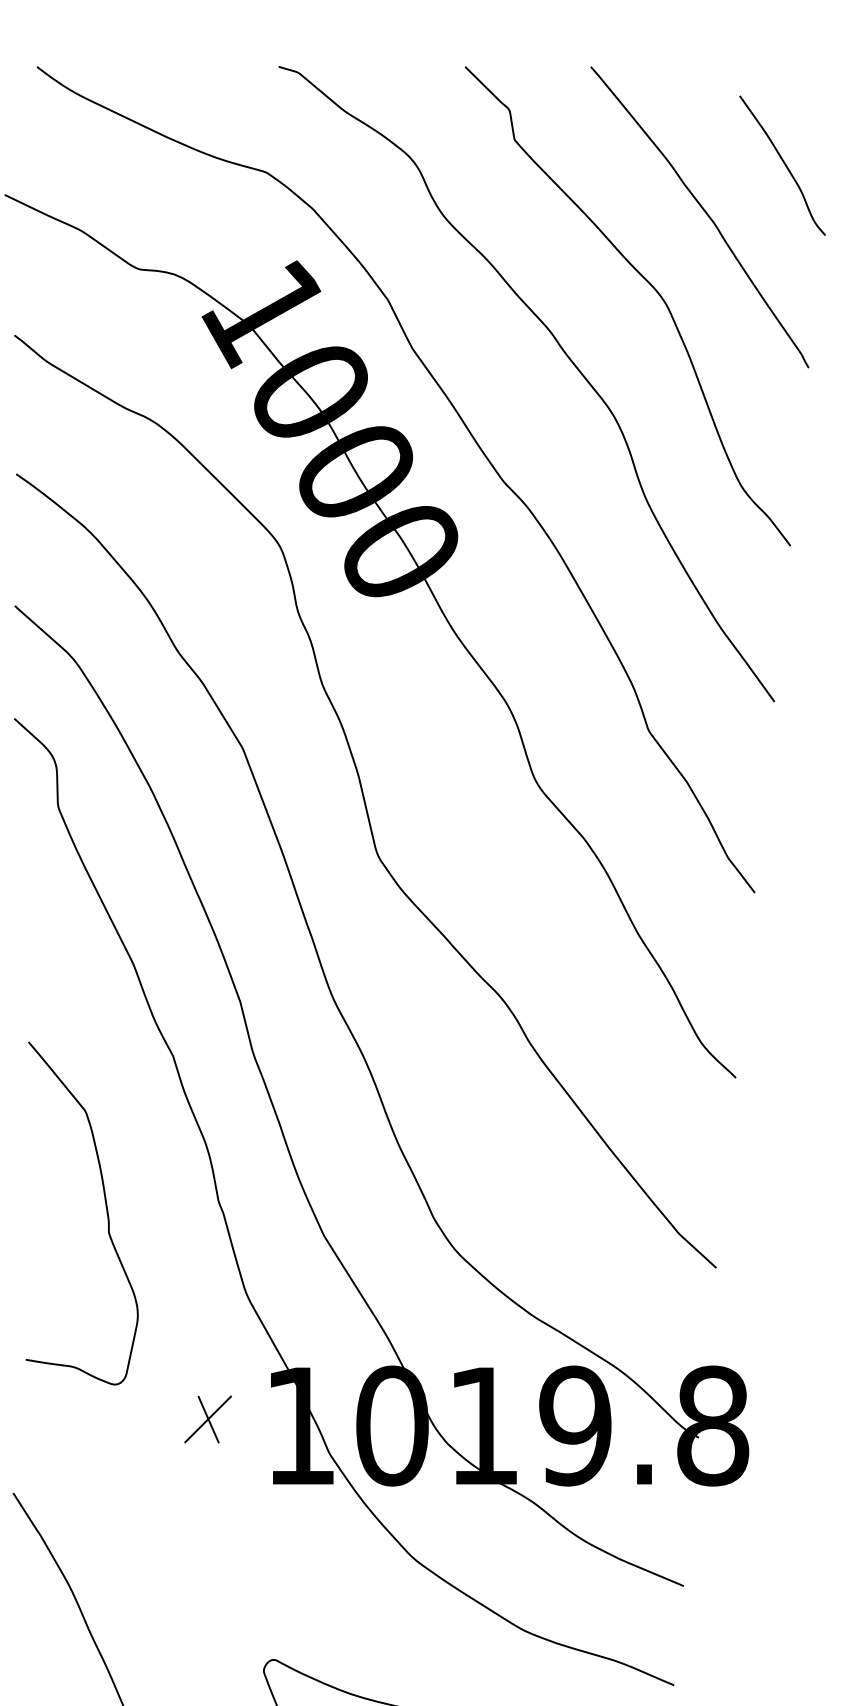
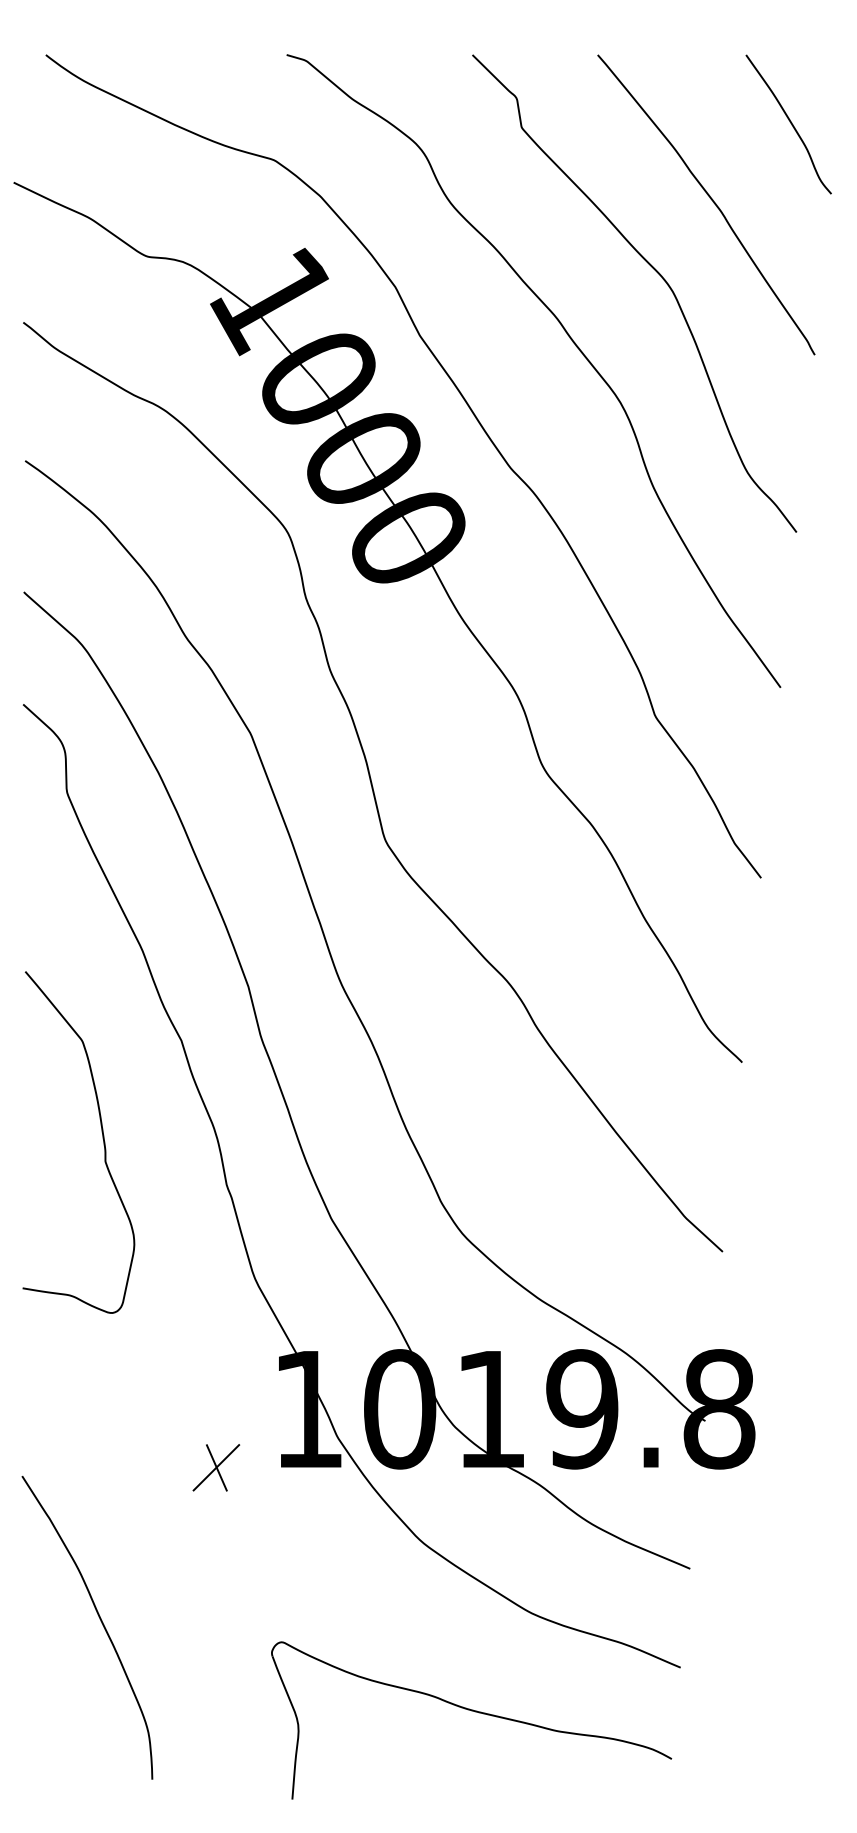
curve: (783, 163) -> (789, 122), moved
curve: (105, 1209) -> (102, 1138), moved
part: (208, 1419) -> (216, 1467), moved

